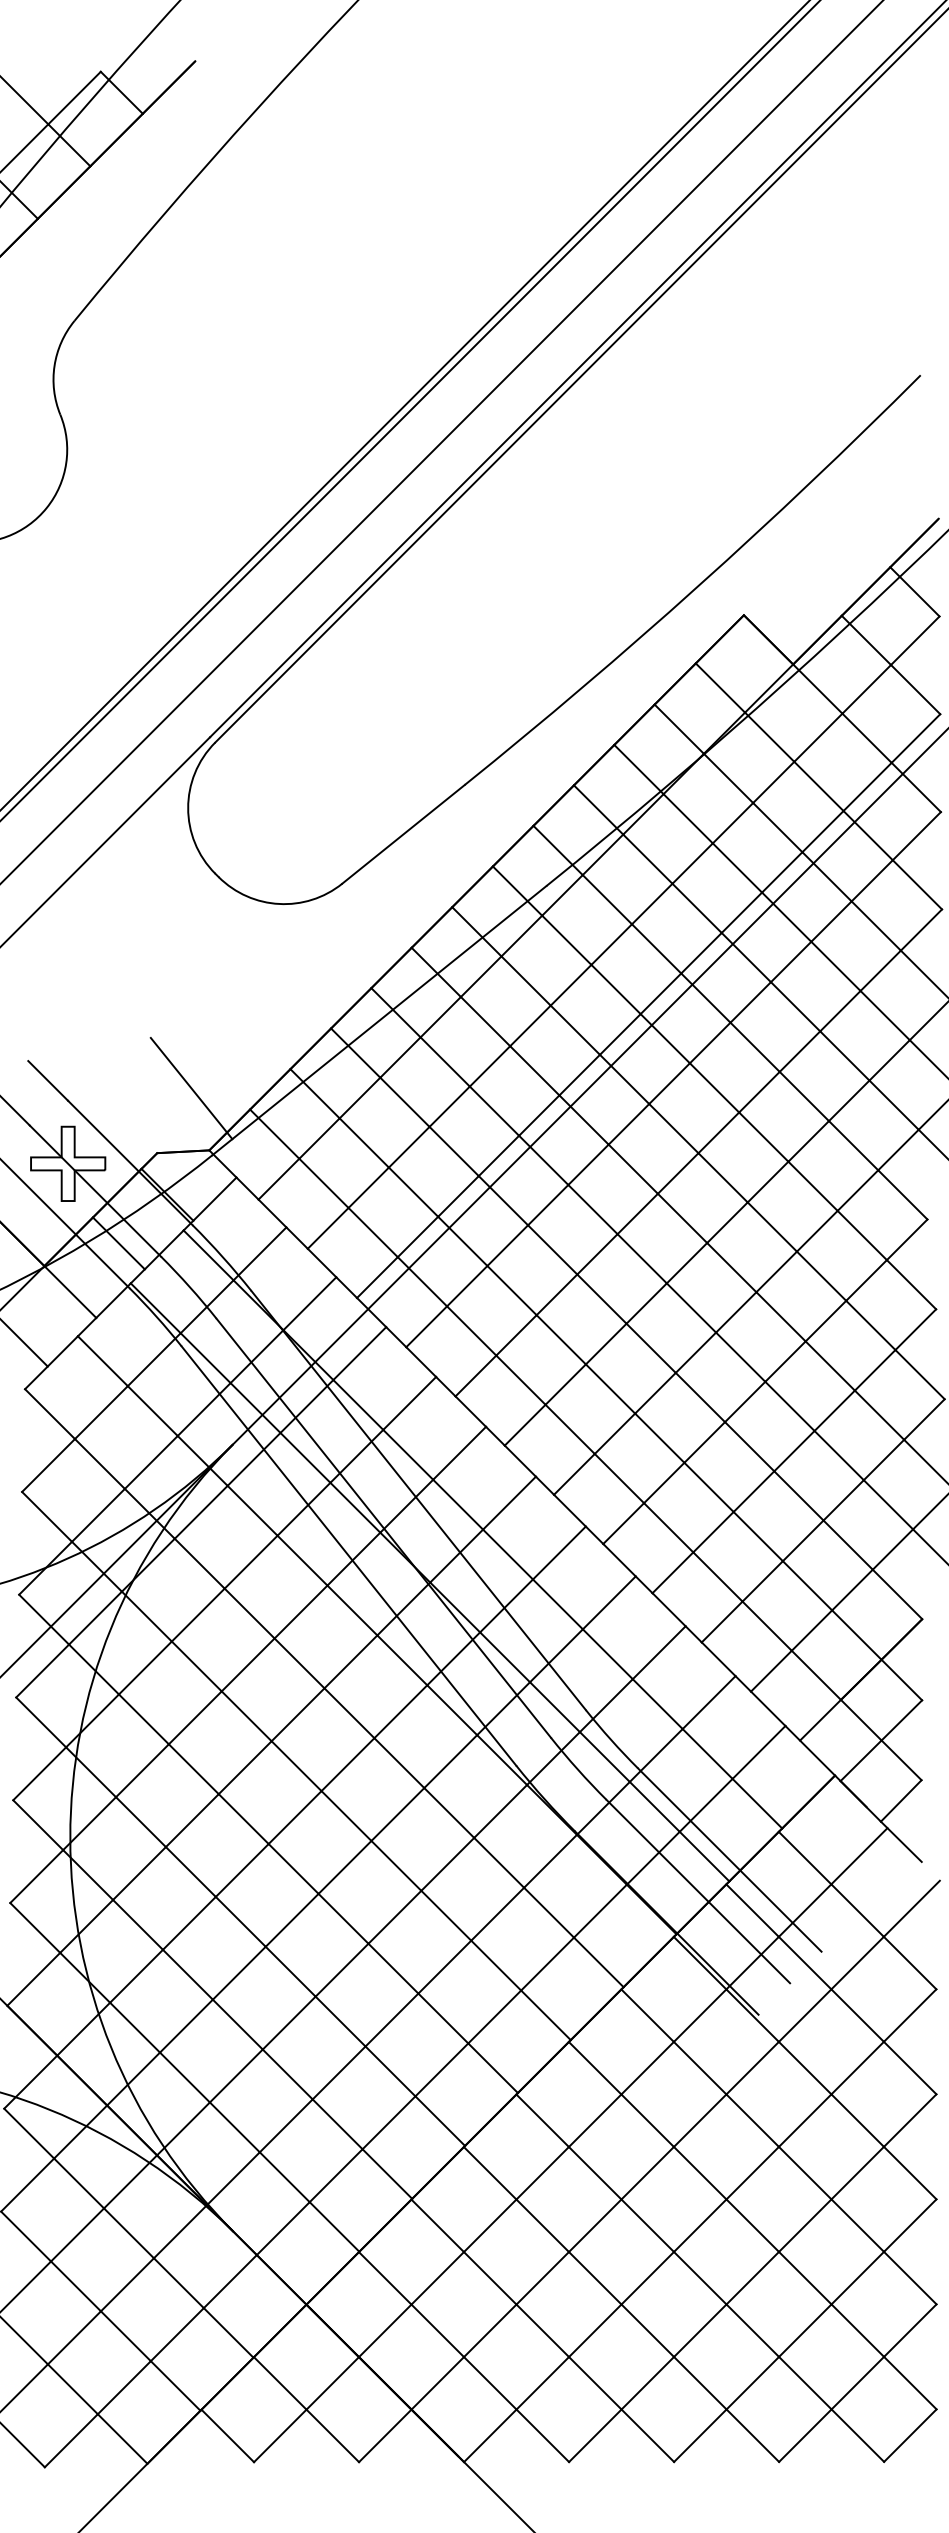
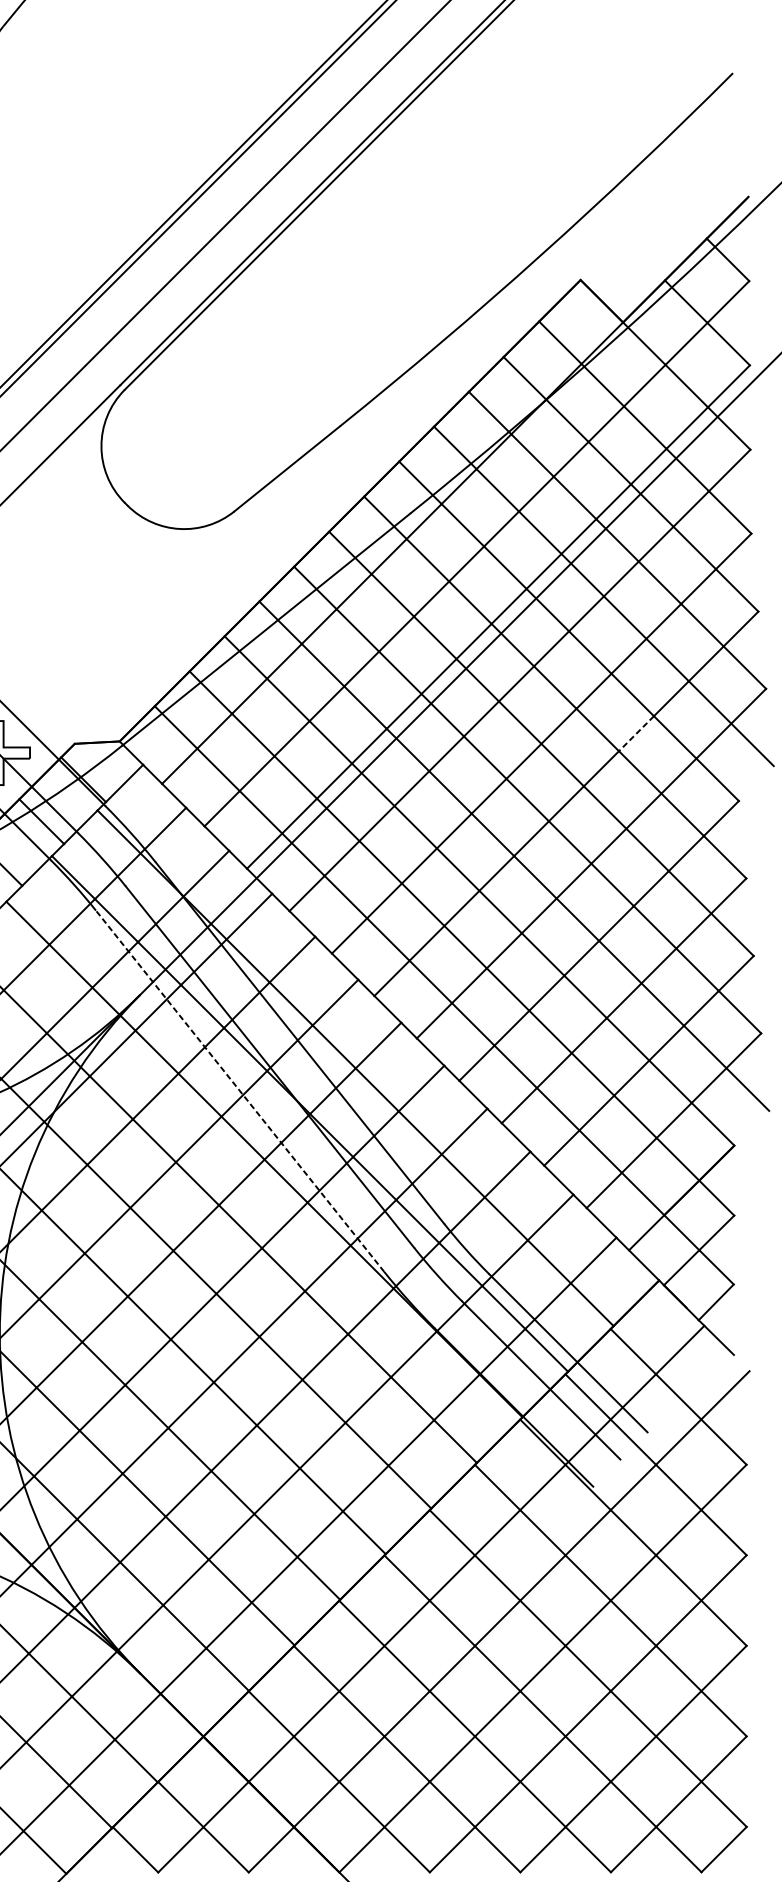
line: (191, 1088) -> (104, 688), removed
line: (808, 1141) -> (636, 733), solid -> dashed
line: (348, 1555) -> (239, 1090), solid -> dashed

